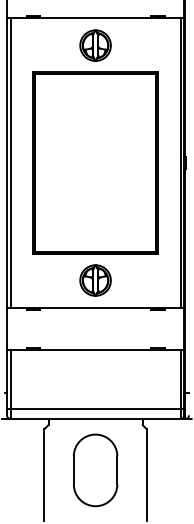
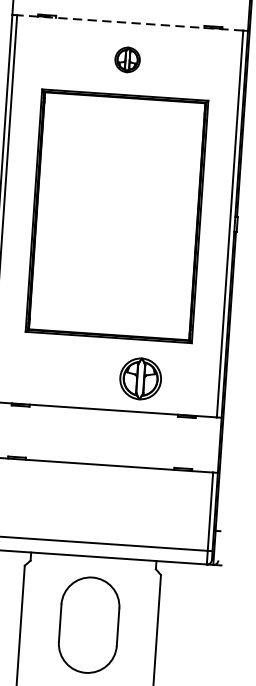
line: (95, 17) -> (130, 22), solid -> dashed
part: (95, 45) -> (127, 59), size x0.6
part: (95, 280) -> (140, 378), moved

